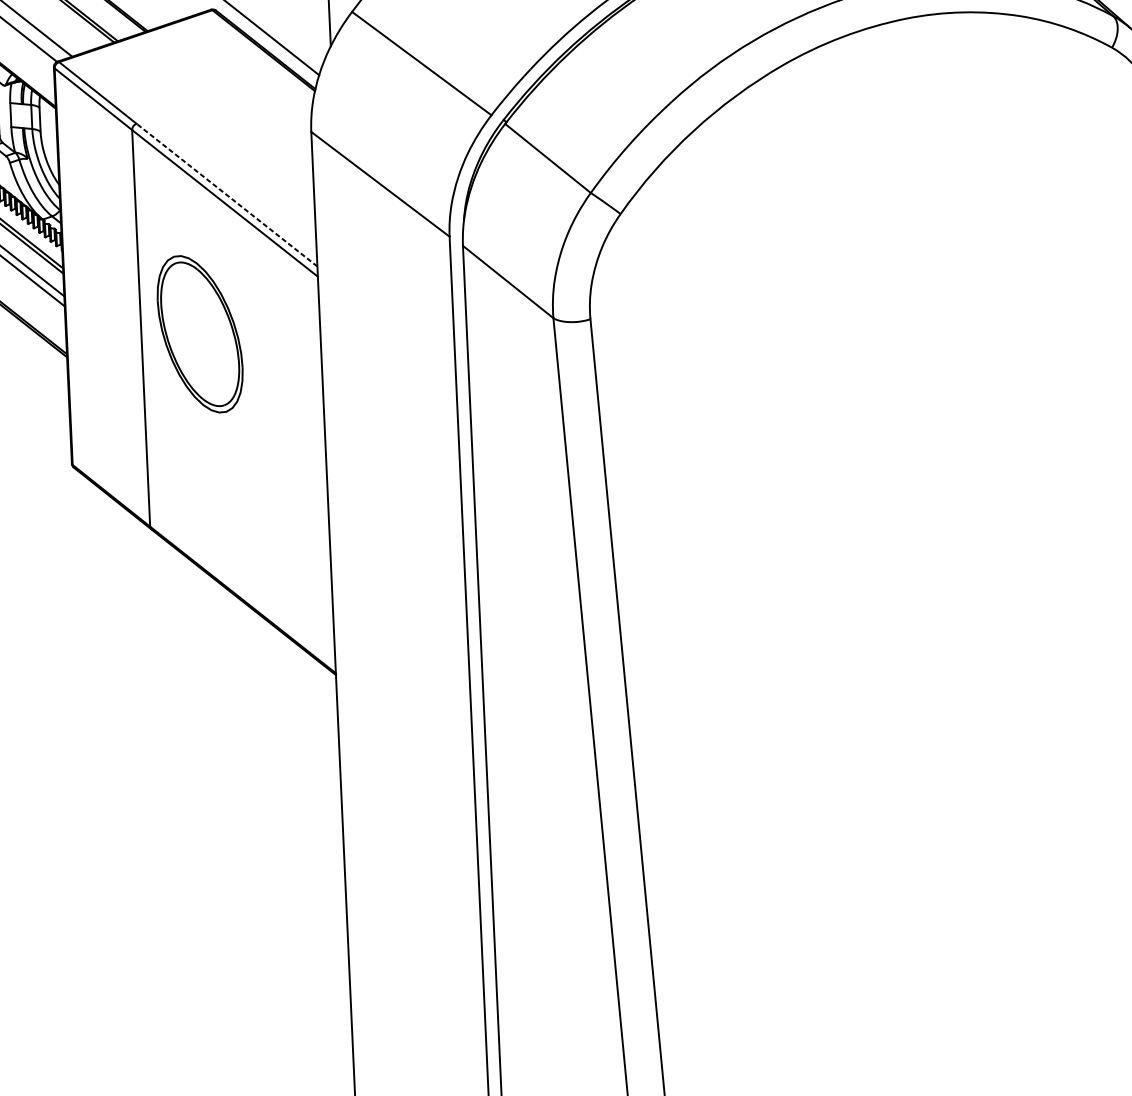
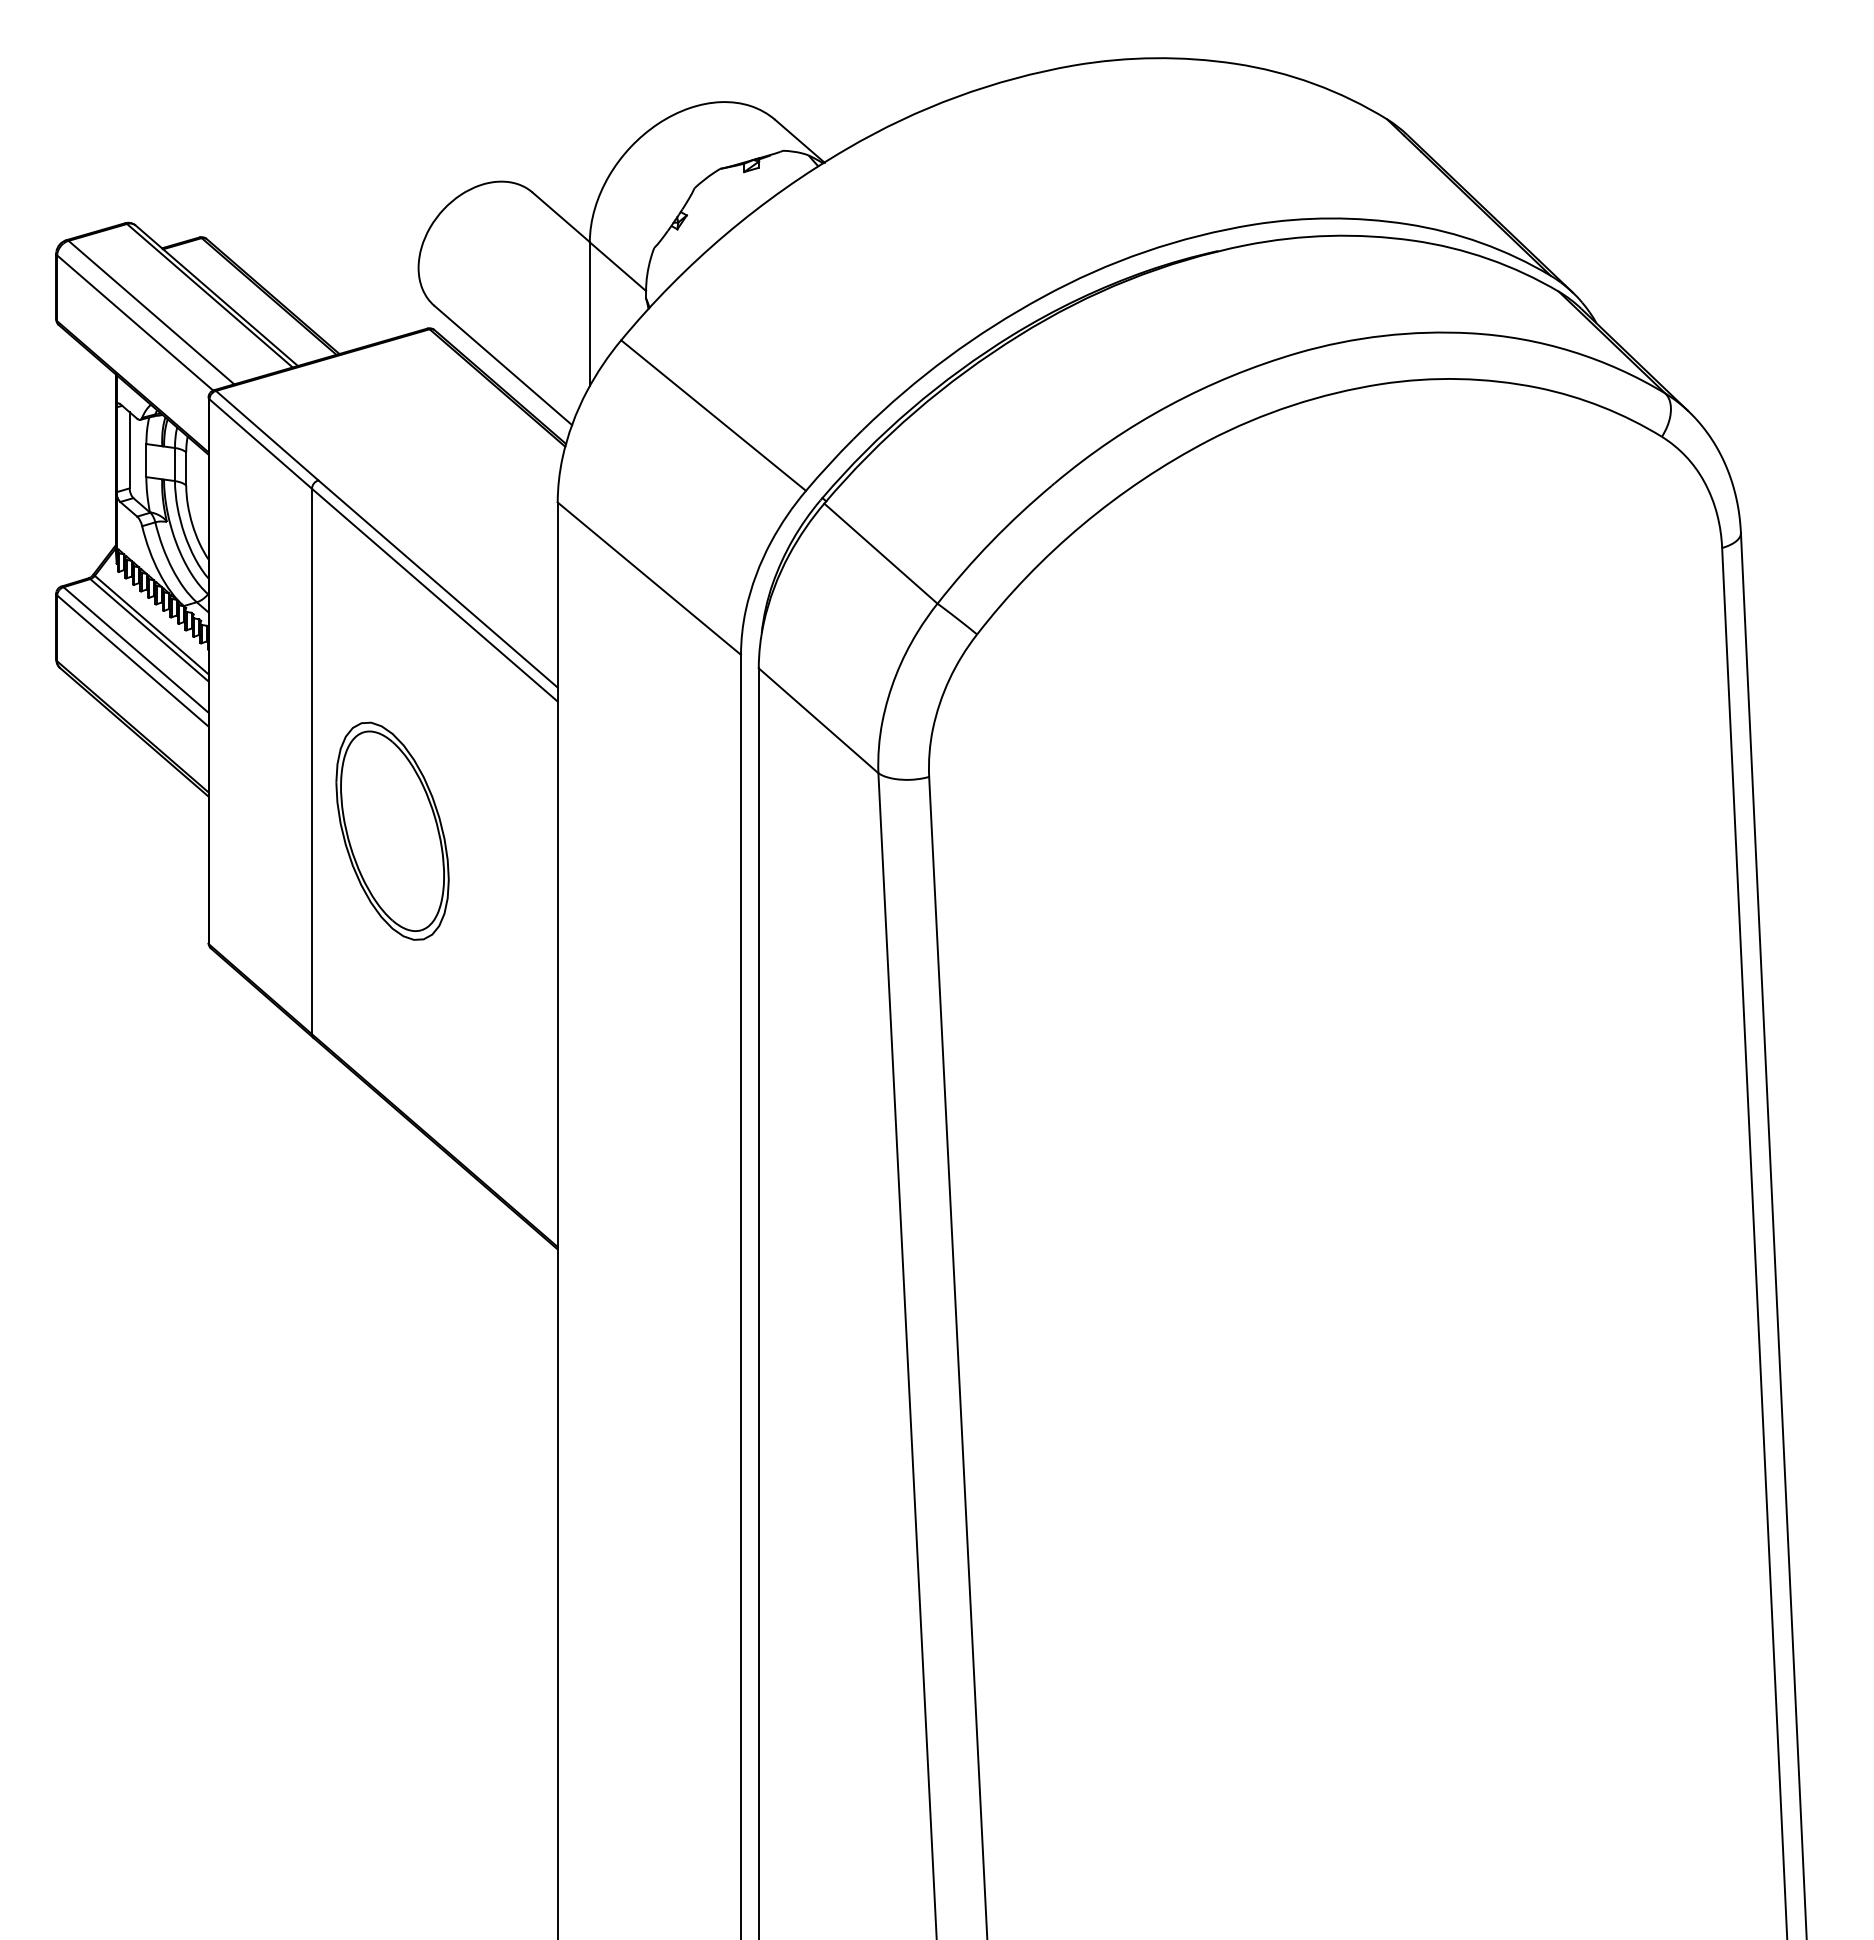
line: (226, 194) -> (437, 583), dashed -> solid
part: (200, 333) -> (392, 830), moved

